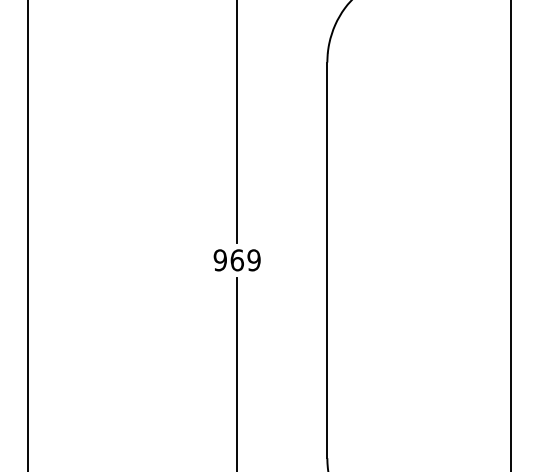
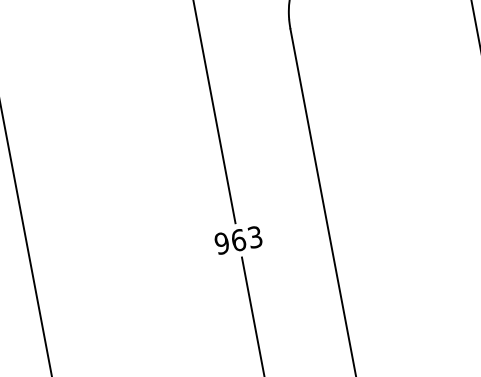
text: (253, 260) -> (254, 237), 969 -> 963

